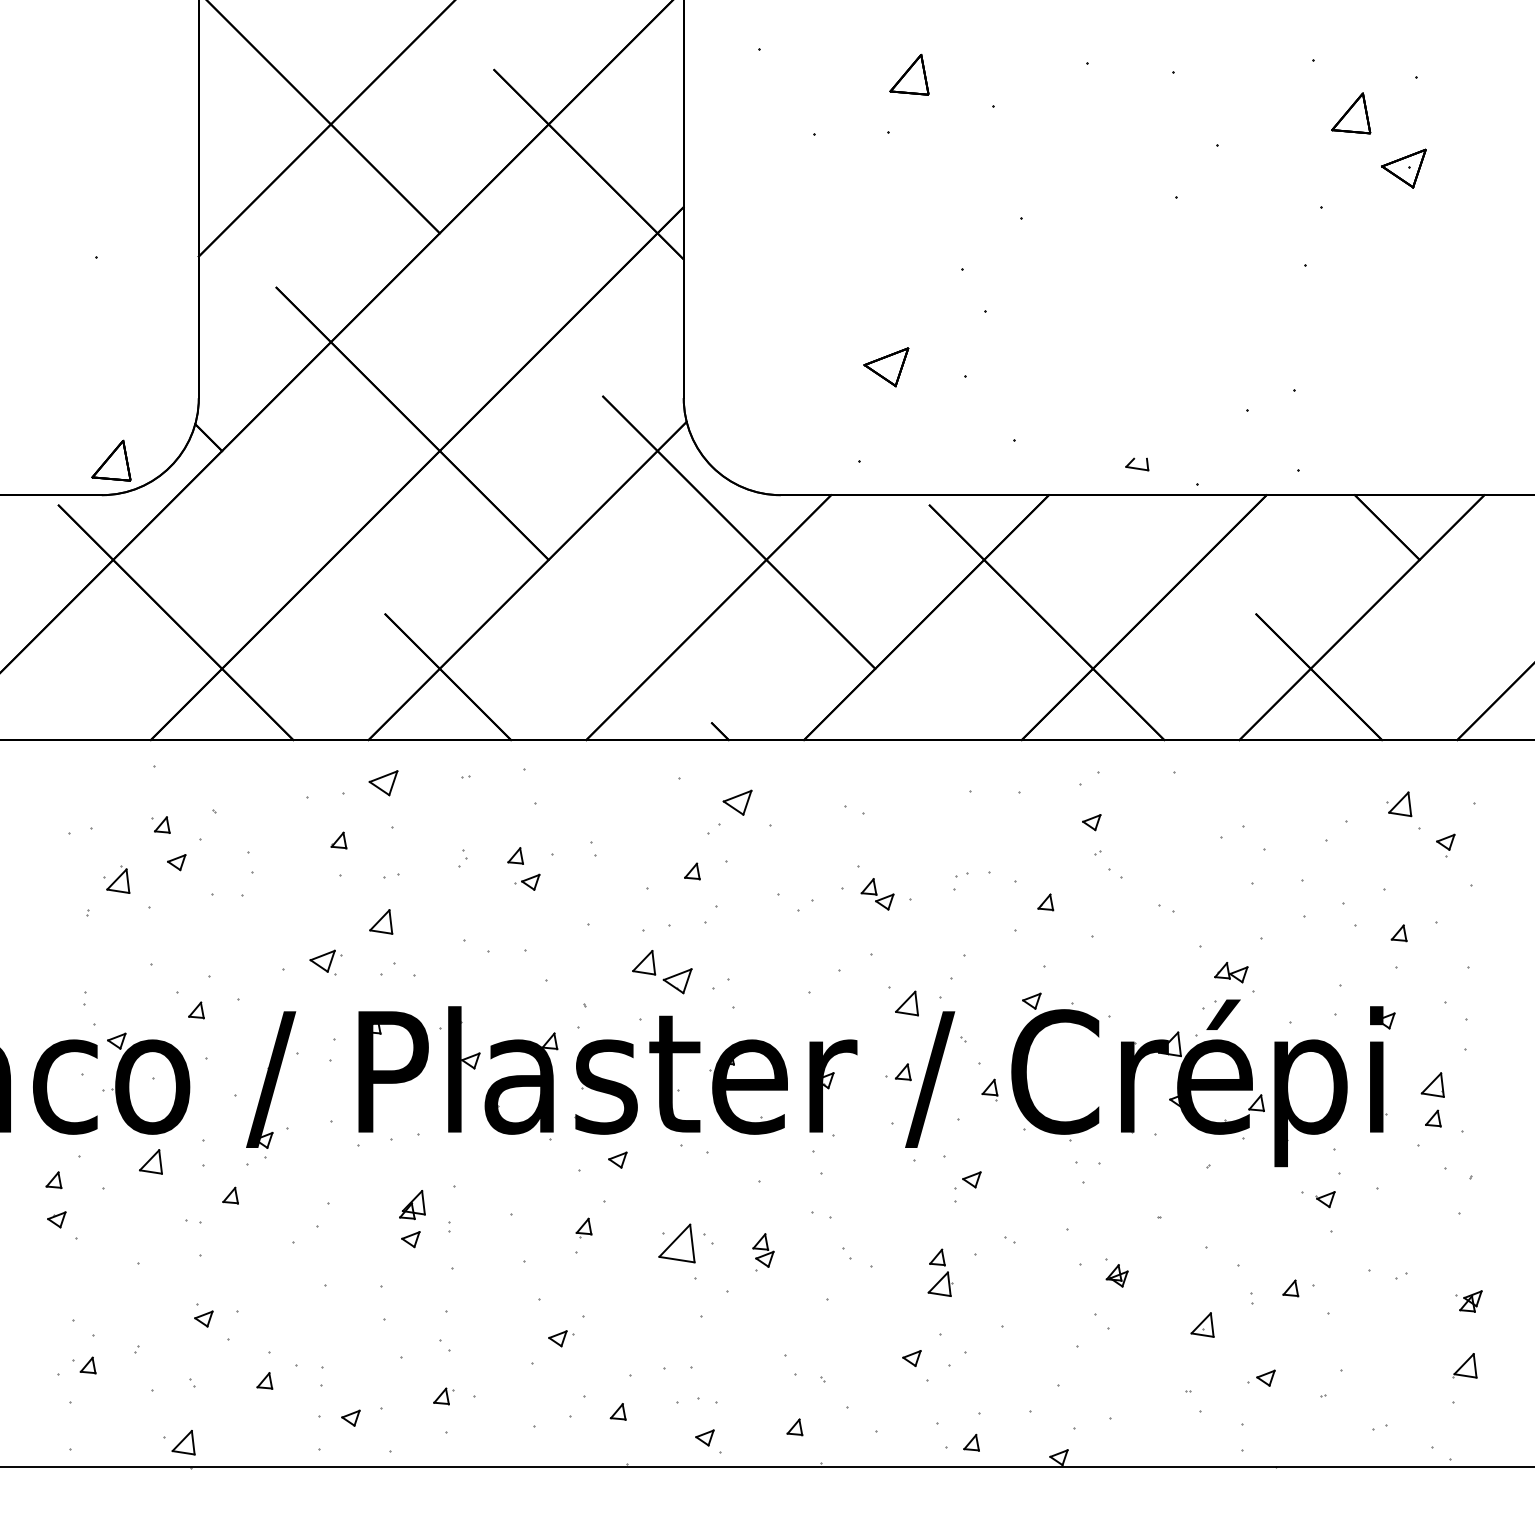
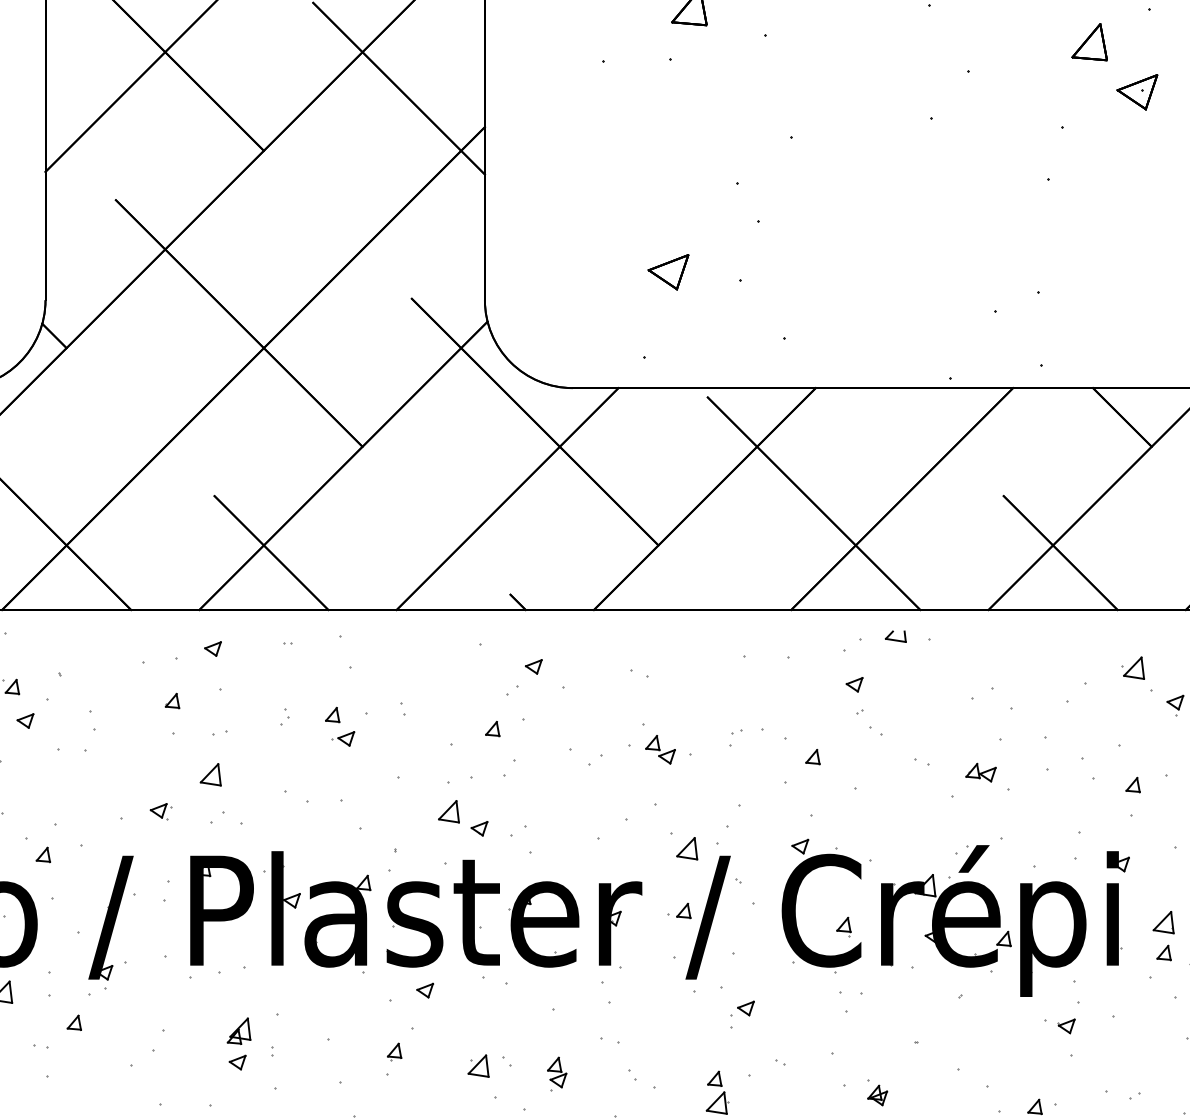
part: (1137, 464) -> (896, 636), moved
part: (383, 782) -> (212, 648), size x0.62
part: (737, 802) -> (533, 666), size x0.62
part: (326, 962) -> (161, 811), size x0.71
part: (1231, 972) -> (981, 772), moved
part: (677, 981) -> (479, 828), size x0.62
part: (989, 1089) -> (843, 926), moved
part: (676, 1243) -> (478, 1066), size x0.62

